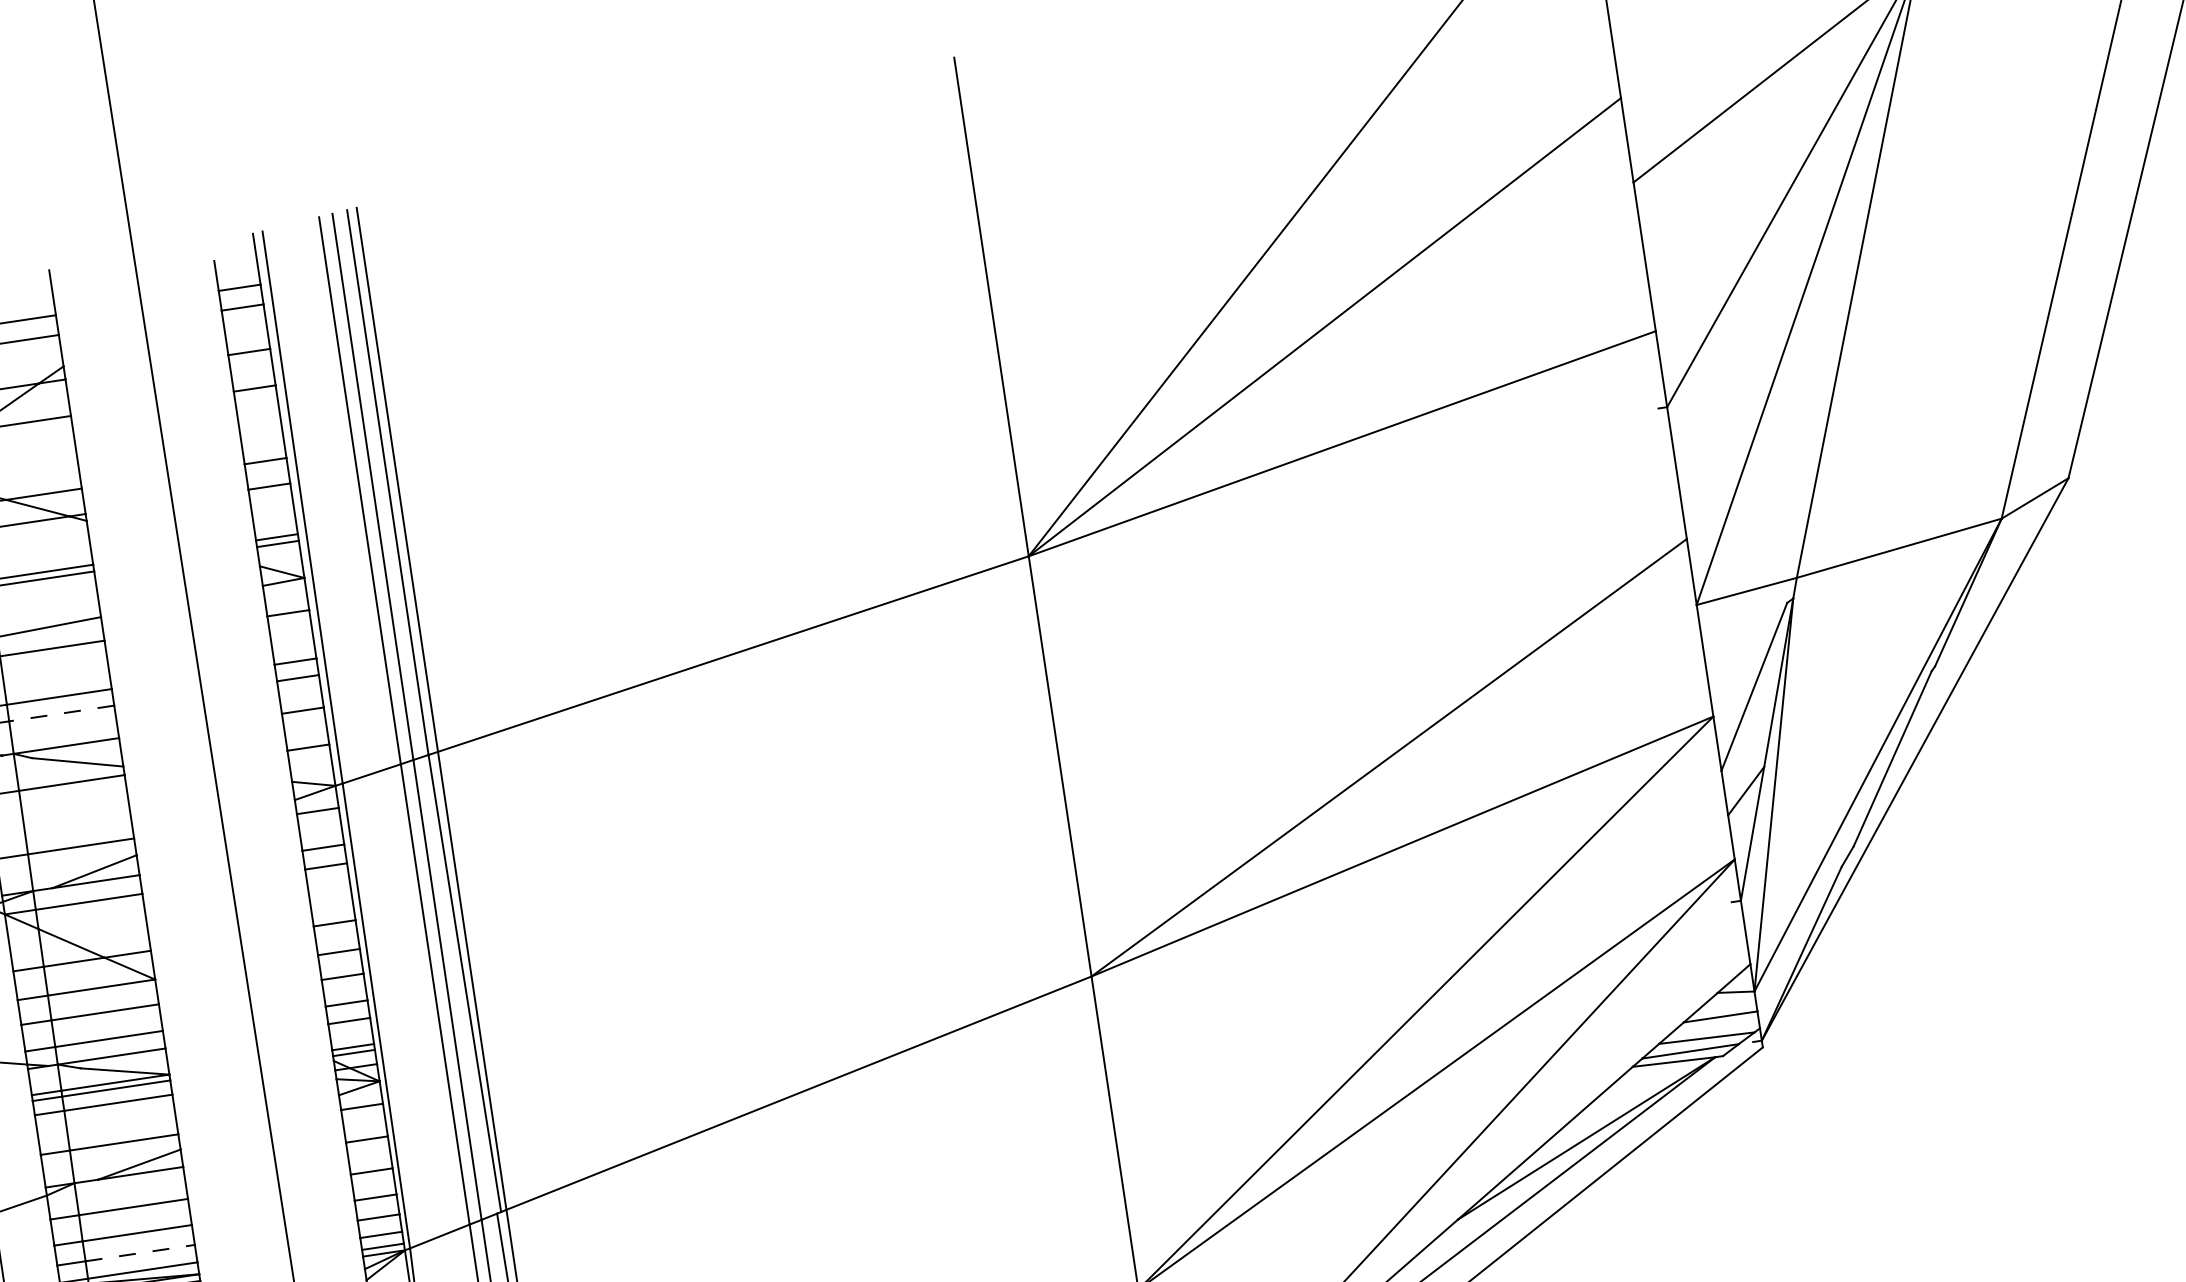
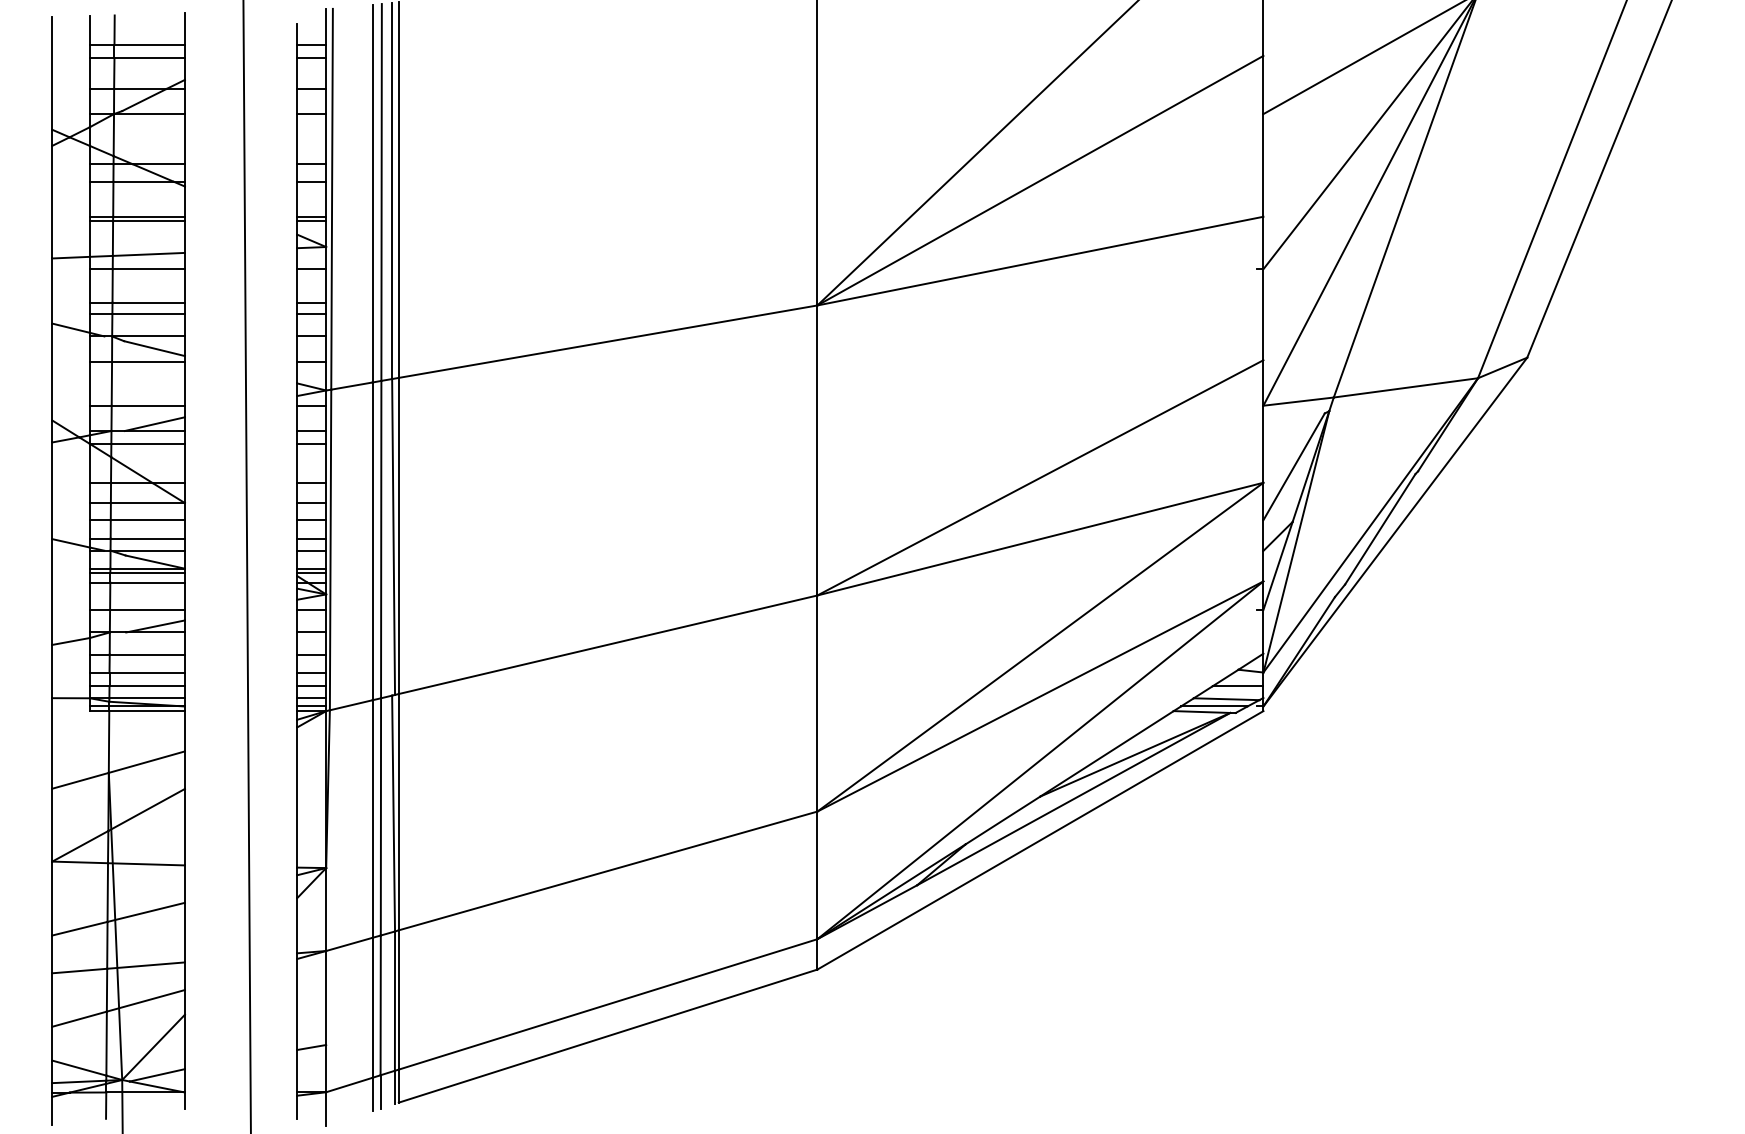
line: (61, 714) -> (148, 314), dashed -> solid
line: (140, 1253) -> (147, 686), dashed -> solid

